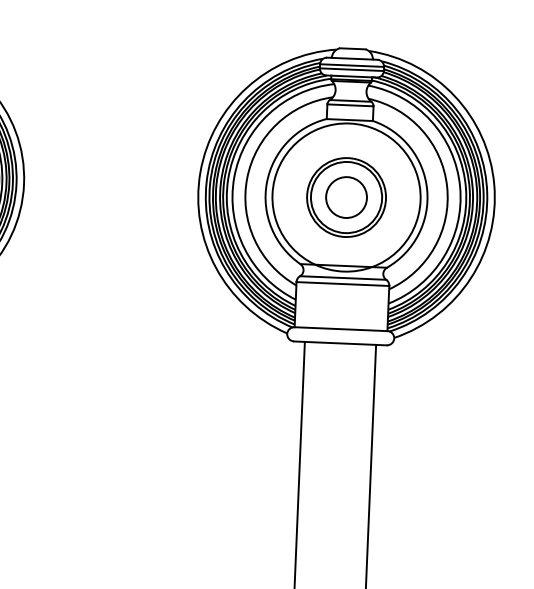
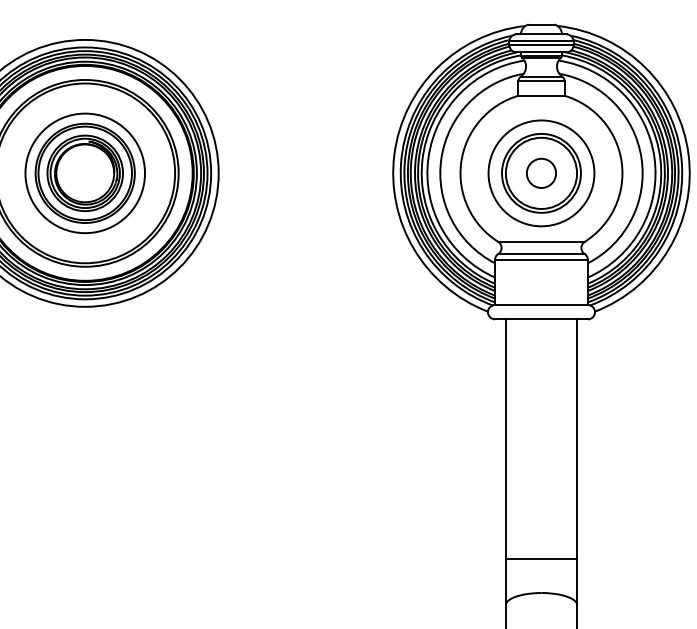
circle: (346, 196) -> (541, 172), size x0.71
circle: (346, 197) -> (541, 173), size x0.71
line: (330, 582) -> (541, 558), added

